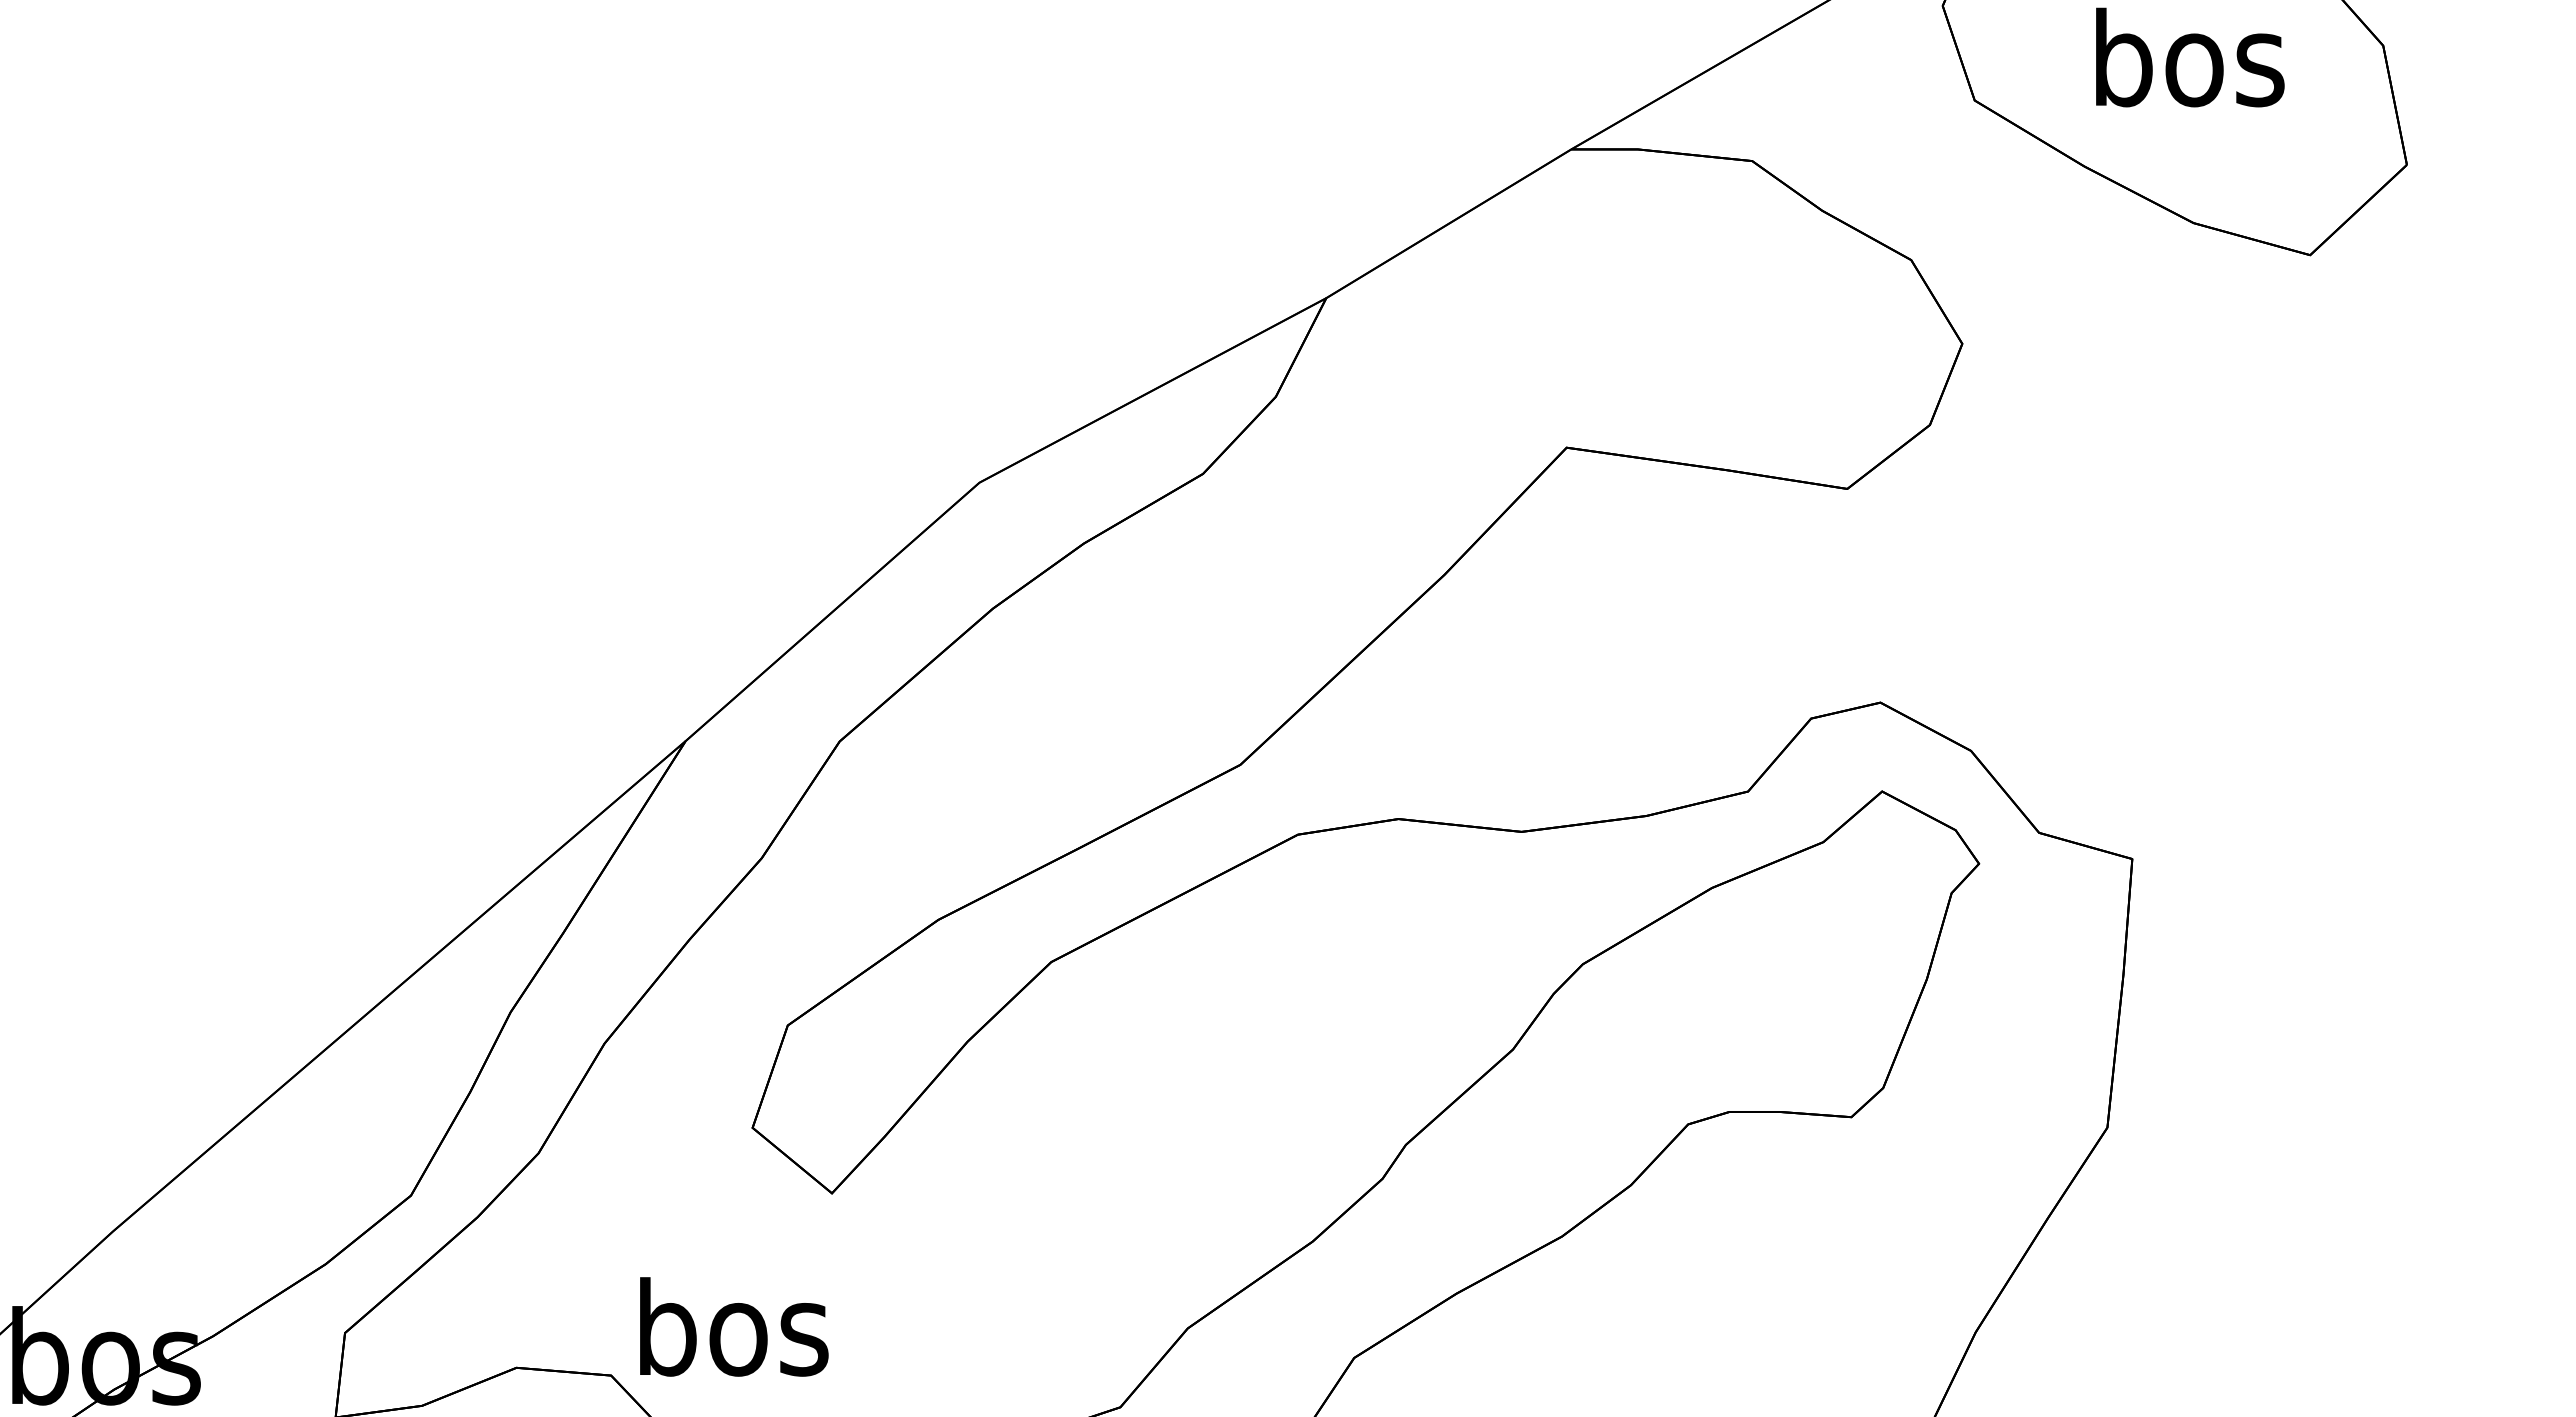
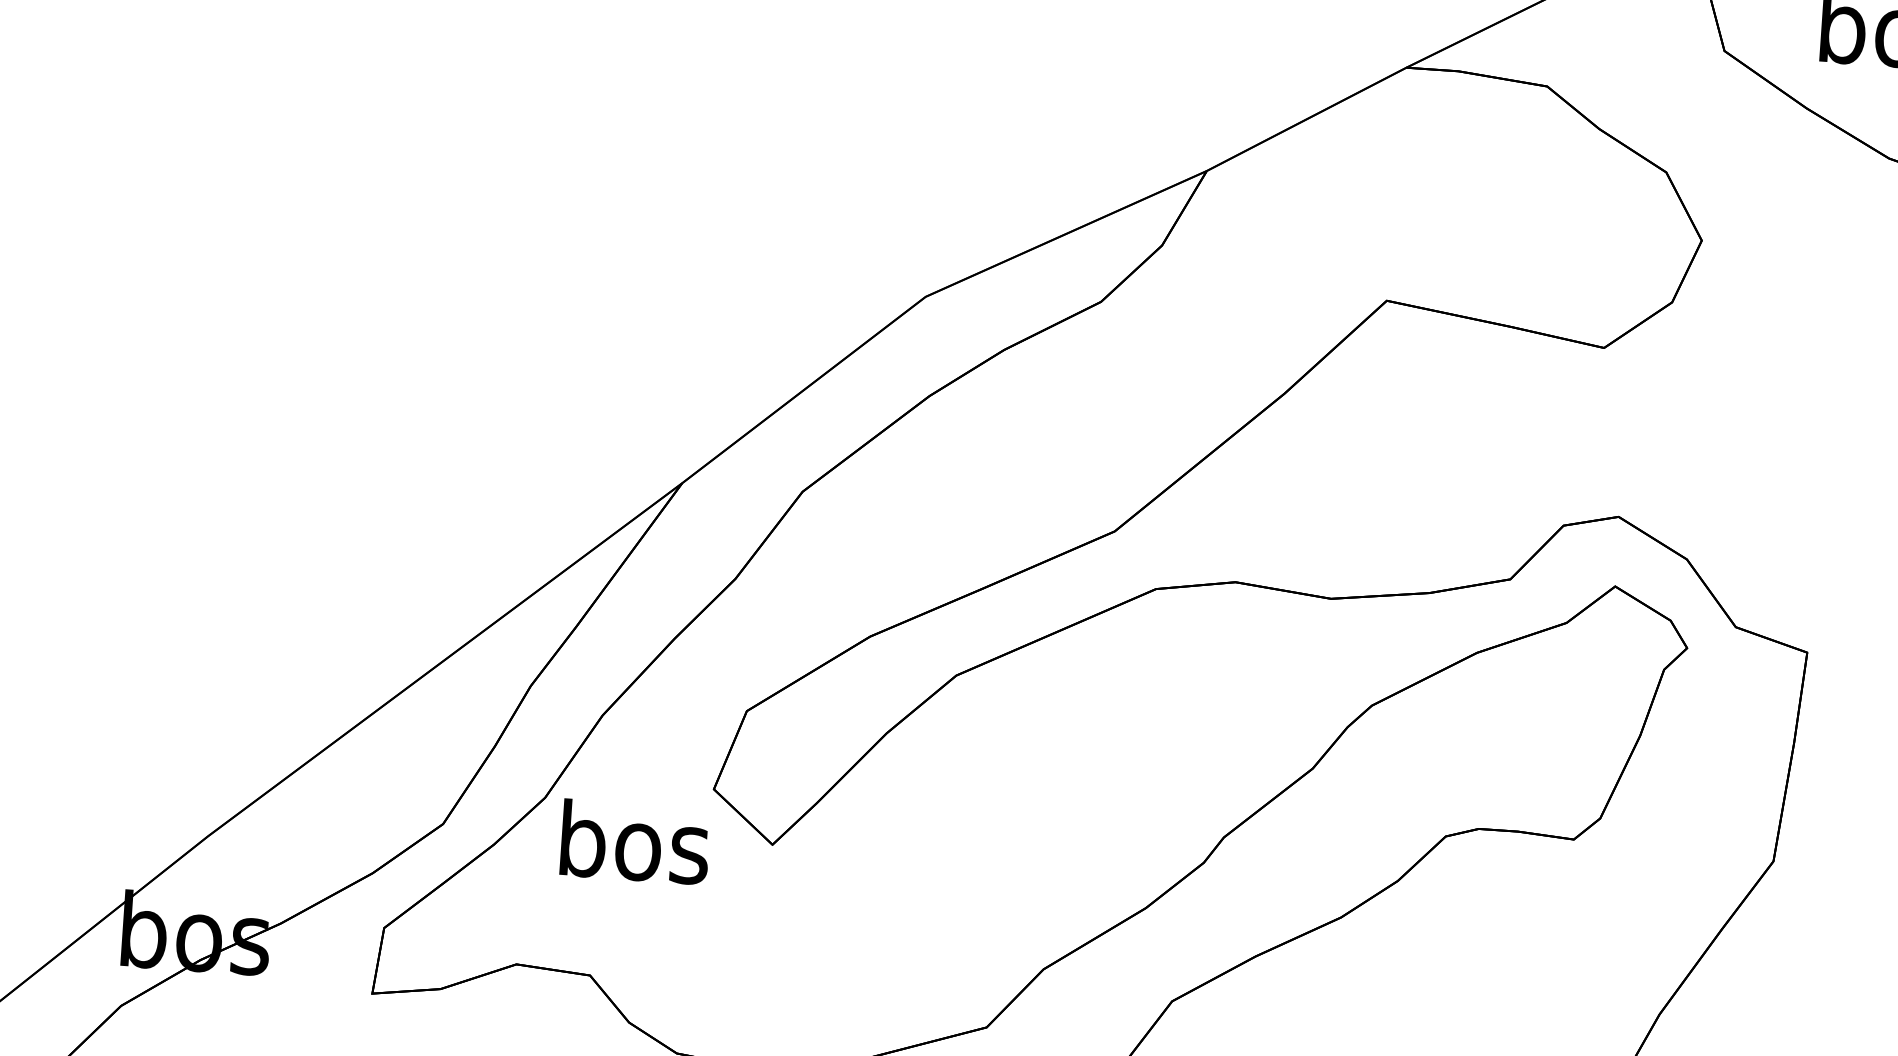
text: (734, 1326) -> (635, 841), moved

